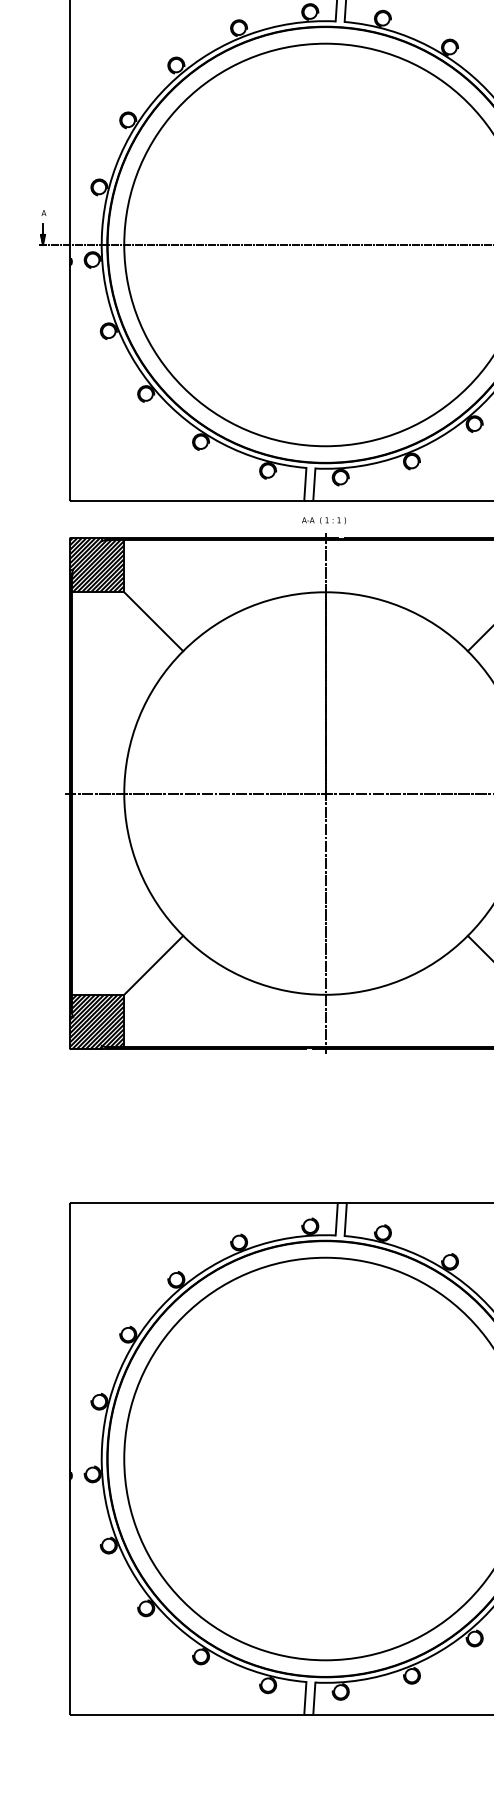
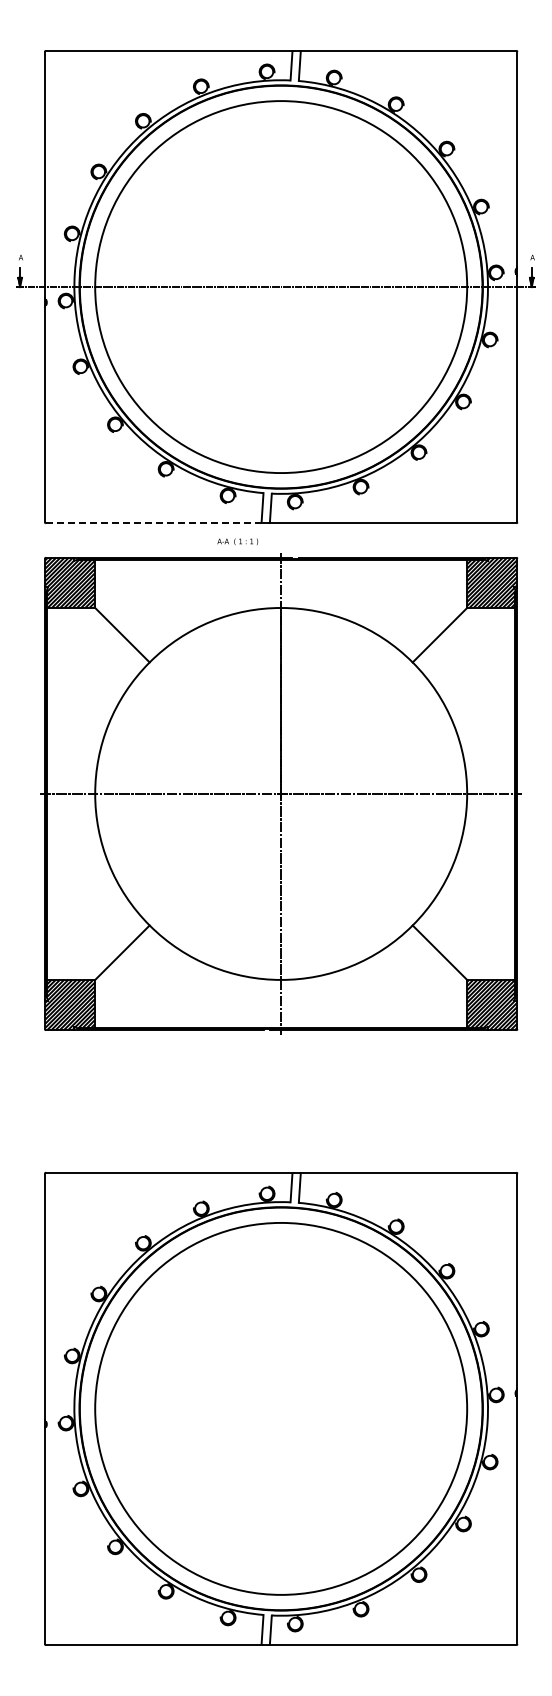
line: (188, 500) -> (154, 523), solid -> dashed
text: (323, 520) -> (237, 541), moved

